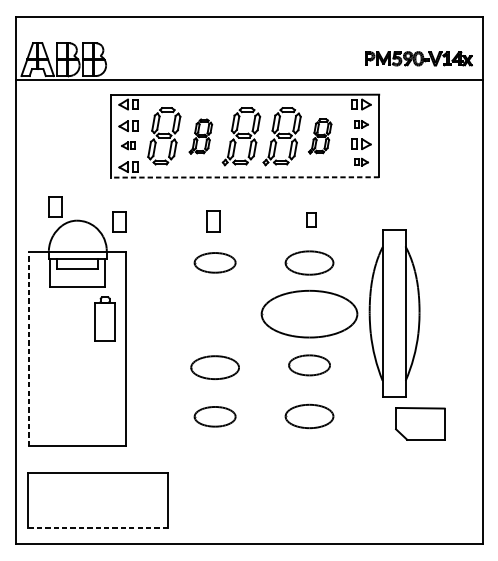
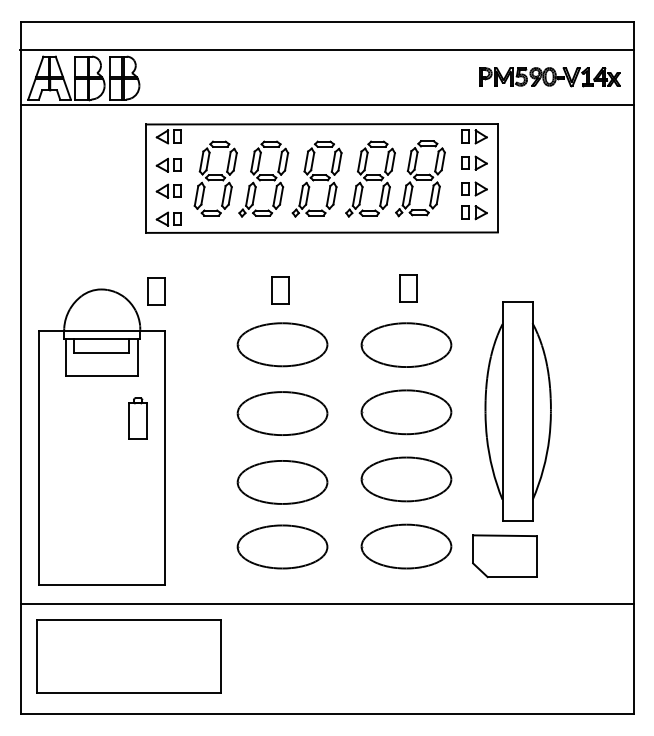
line: (248, 38) -> (326, 50), added
part: (361, 123) -> (474, 162), size x1.43
part: (200, 136) -> (263, 178), size x1.67
part: (320, 136) -> (420, 178), size x1.67
part: (128, 145) -> (168, 190), size x1.43
part: (361, 162) -> (474, 212), size x1.43
line: (245, 177) -> (322, 232), dashed -> solid
part: (55, 207) -> (73, 271), removed
part: (311, 219) -> (408, 288), size x1.43
part: (215, 262) -> (282, 344), size x1.67
part: (309, 262) -> (406, 344), size x1.43
part: (309, 314) -> (406, 412), size x0.71
part: (215, 315) -> (282, 413), added
part: (104, 318) -> (137, 418), size x0.71
line: (29, 348) -> (38, 457), dashed -> solid
part: (309, 365) -> (406, 479), size x1.67
part: (215, 367) -> (282, 482), size x1.43
part: (215, 416) -> (282, 546), size x1.67
part: (309, 416) -> (406, 546), size x1.43
part: (419, 424) -> (504, 556), moved
line: (249, 460) -> (327, 604), added
line: (97, 528) -> (128, 693), dashed -> solid

